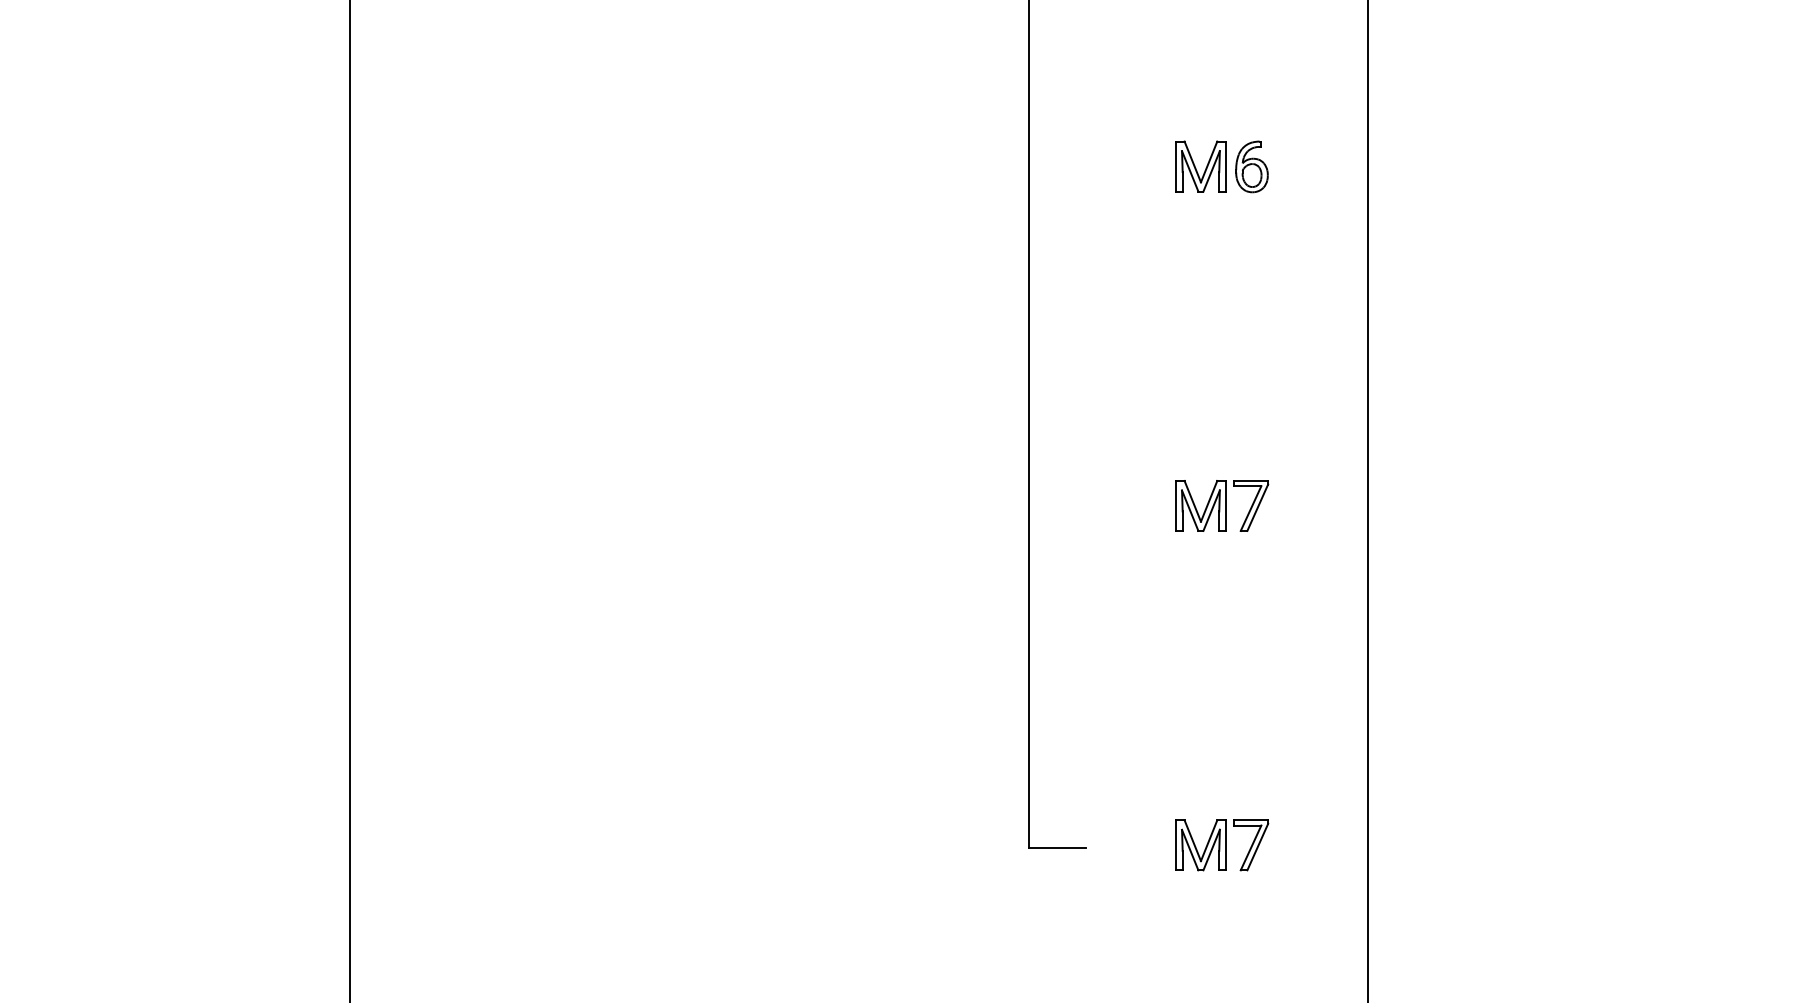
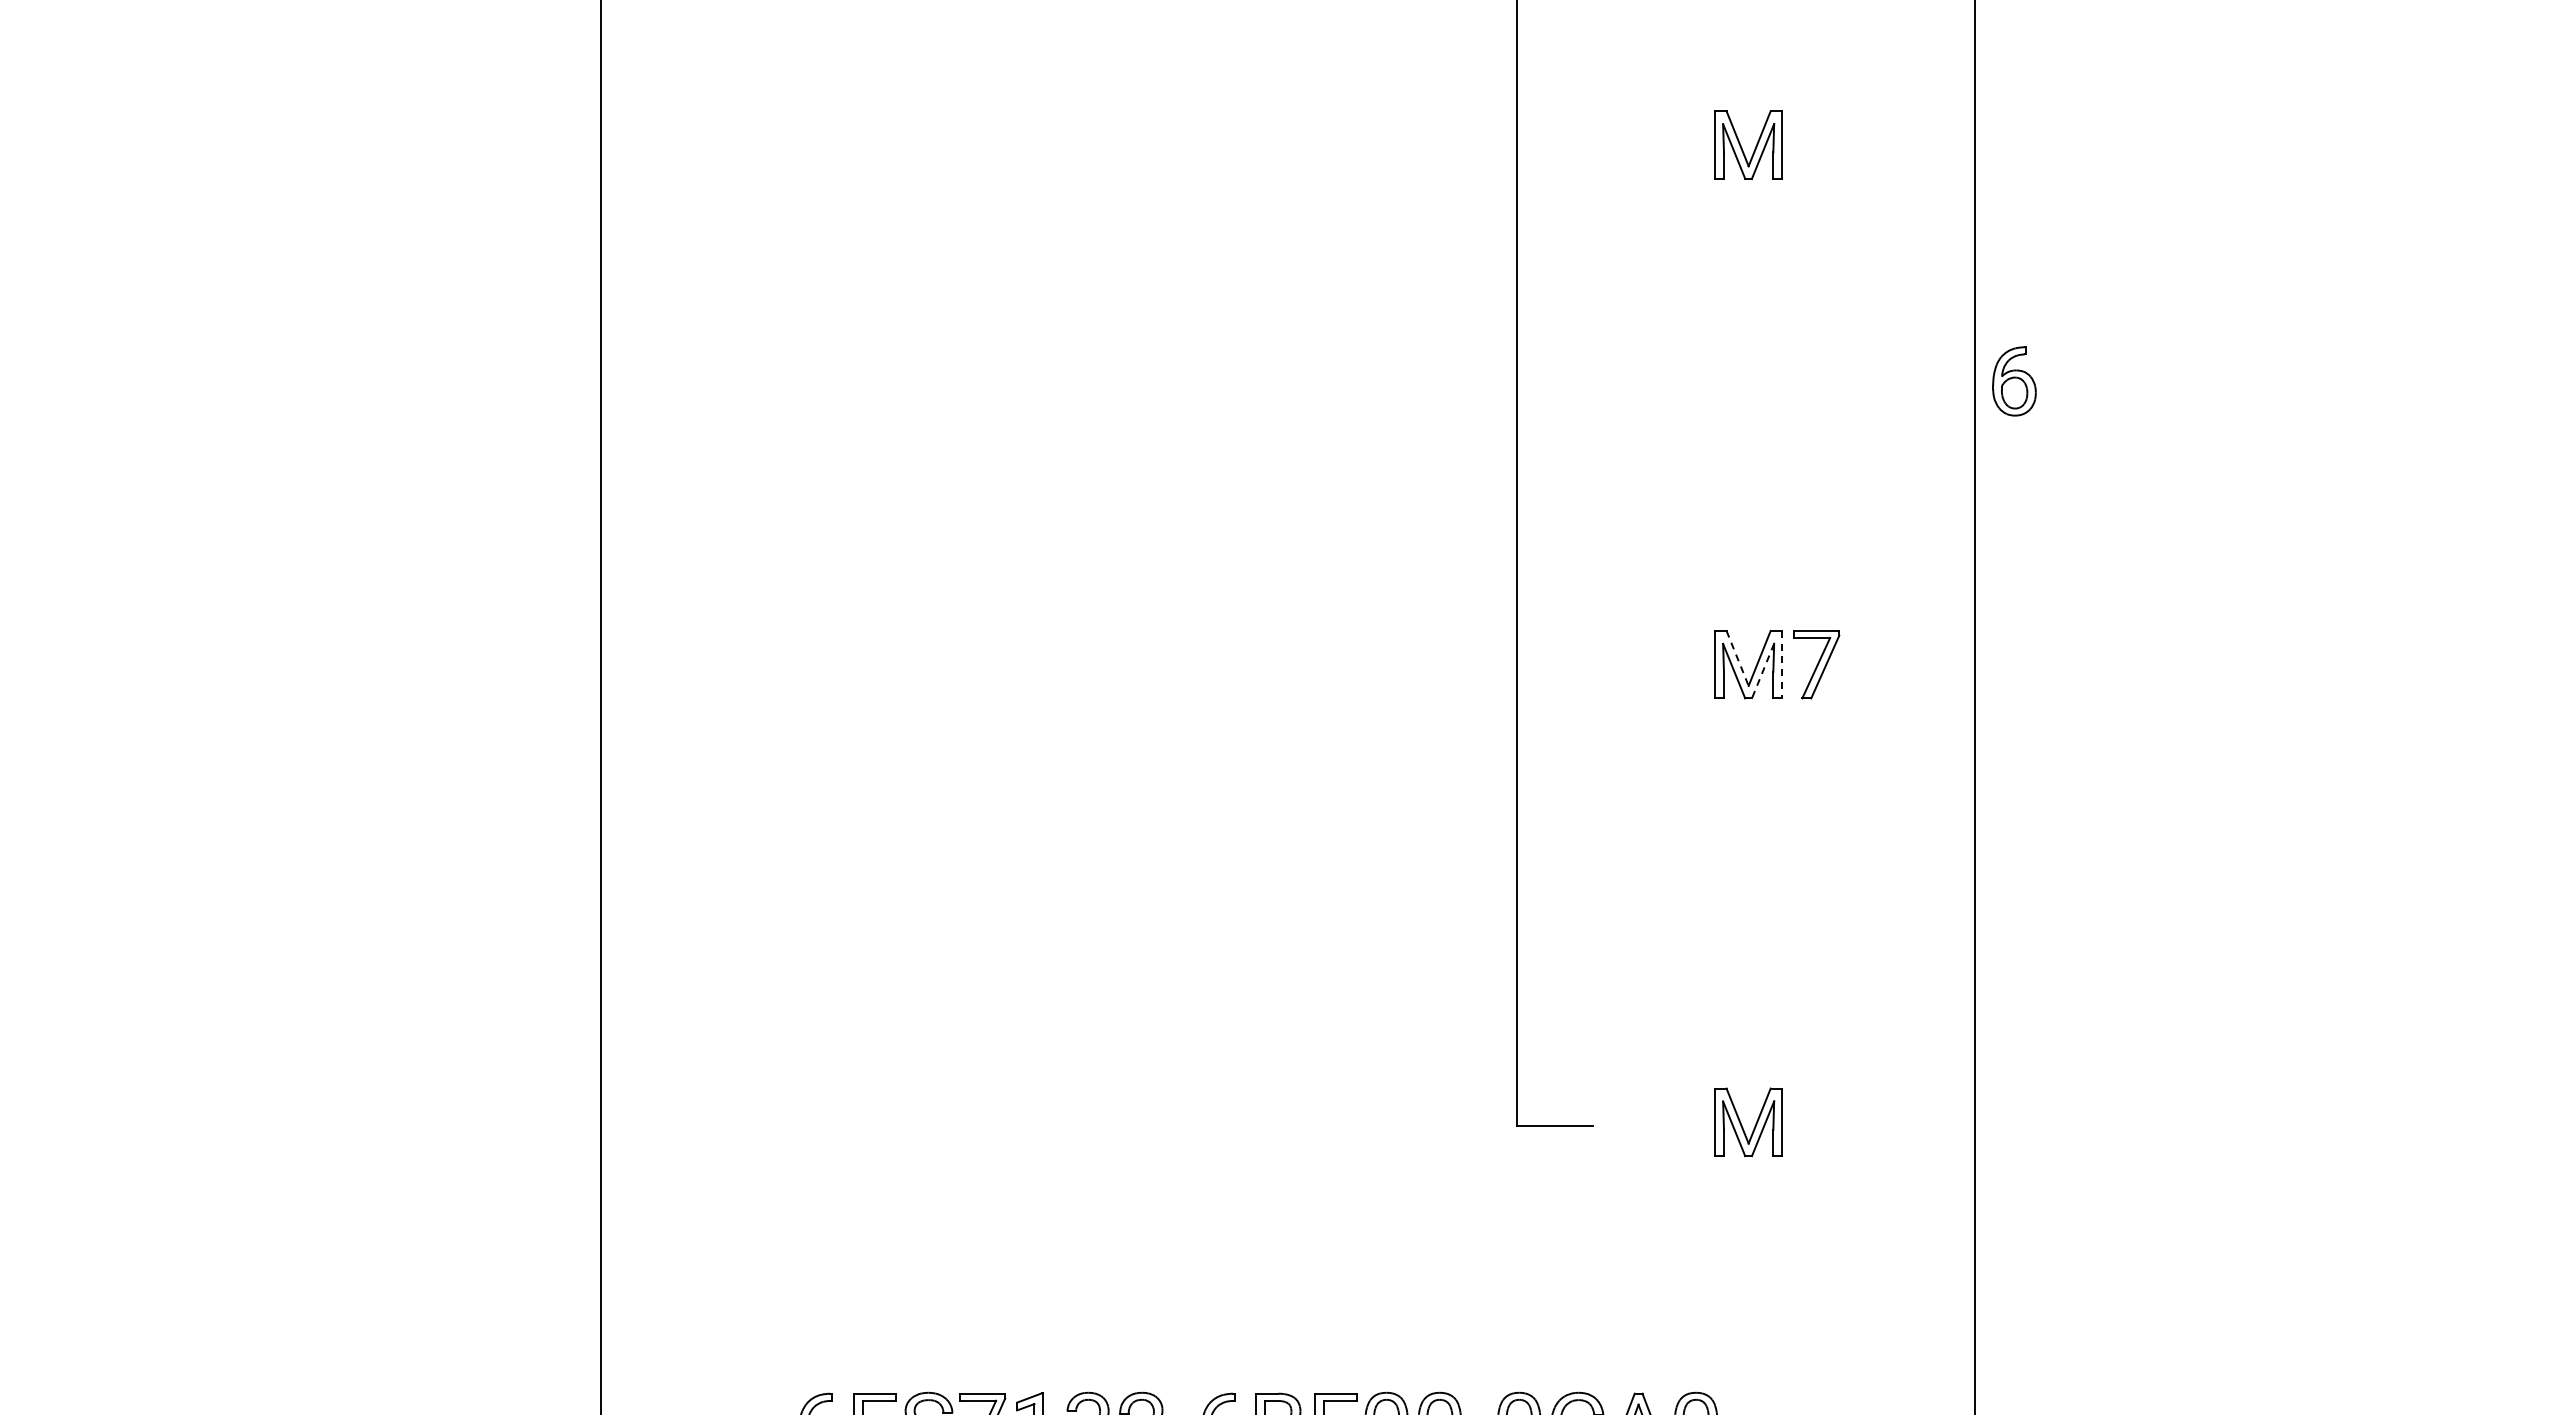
part: (1252, 166) -> (2014, 381), moved
part: (1196, 168) -> (1742, 147), moved
line: (1192, 501) -> (1737, 658), solid -> dashed
line: (1226, 505) -> (1782, 664), solid -> dashed
line: (1211, 511) -> (1762, 671), solid -> dashed
part: (1251, 845) -> (1816, 1122), removed

